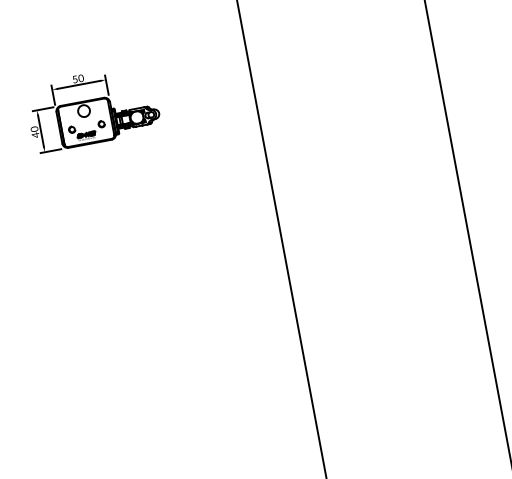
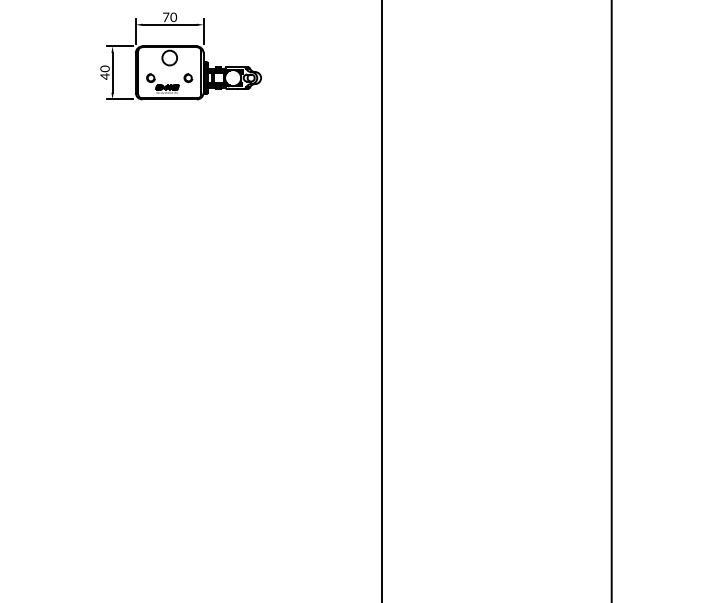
text: (75, 79) -> (166, 17), 50 -> 70

